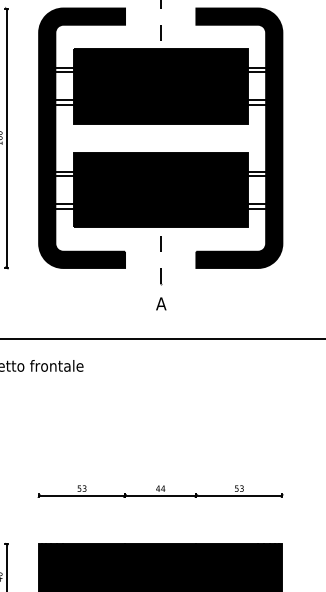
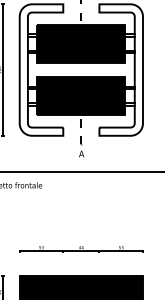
fill: (82, 137) -> (41, 69), removed
fill: (237, 137) -> (120, 69), removed

